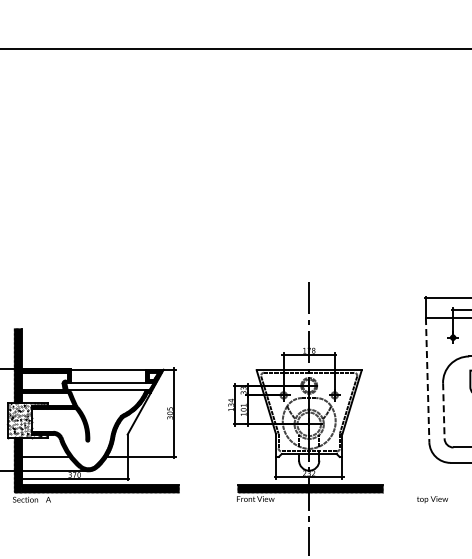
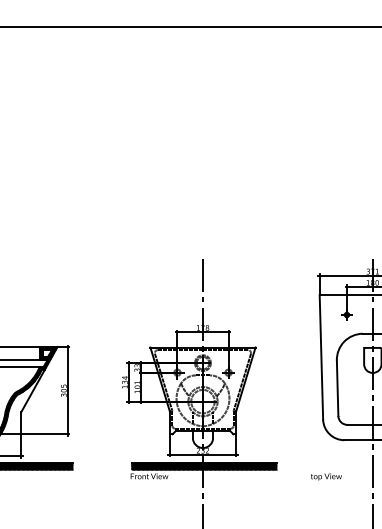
line: (427, 380) -> (321, 357), dashed -> solid
line: (443, 411) -> (337, 388), dashed -> solid

